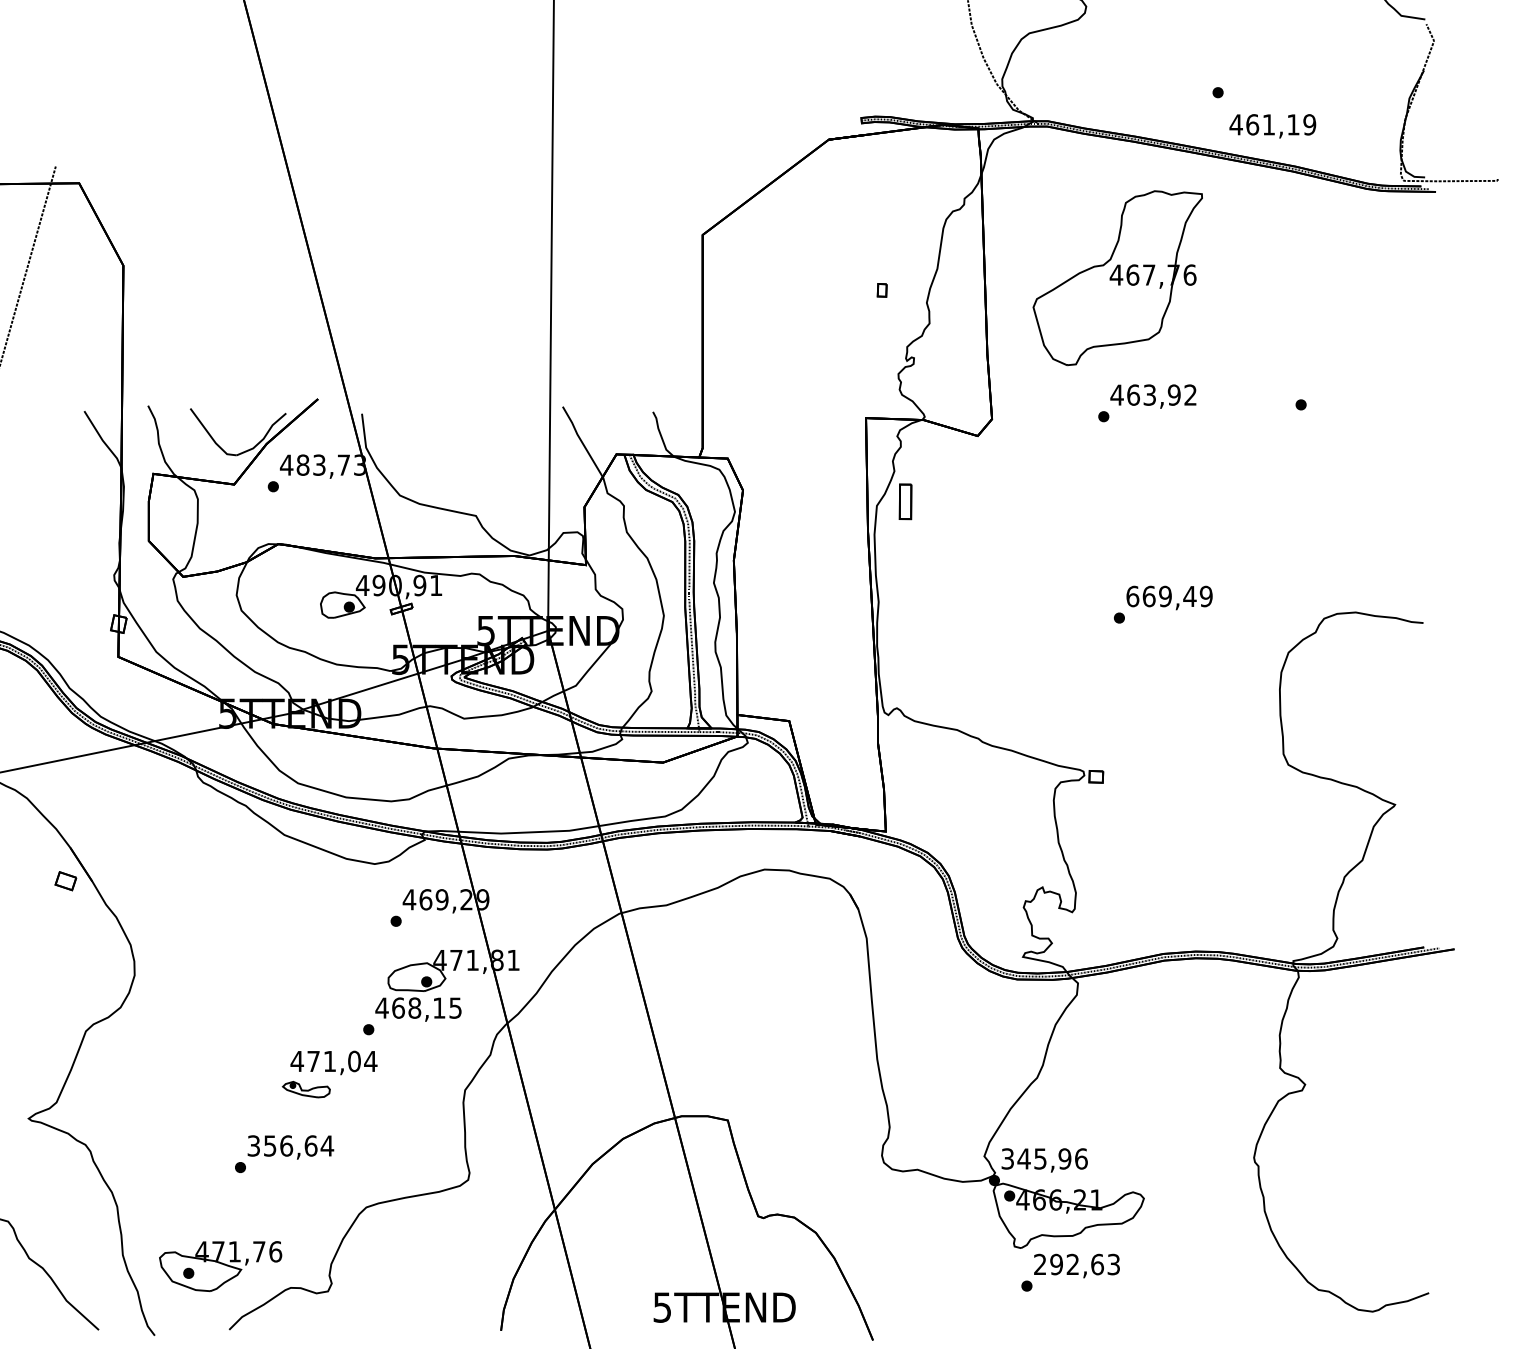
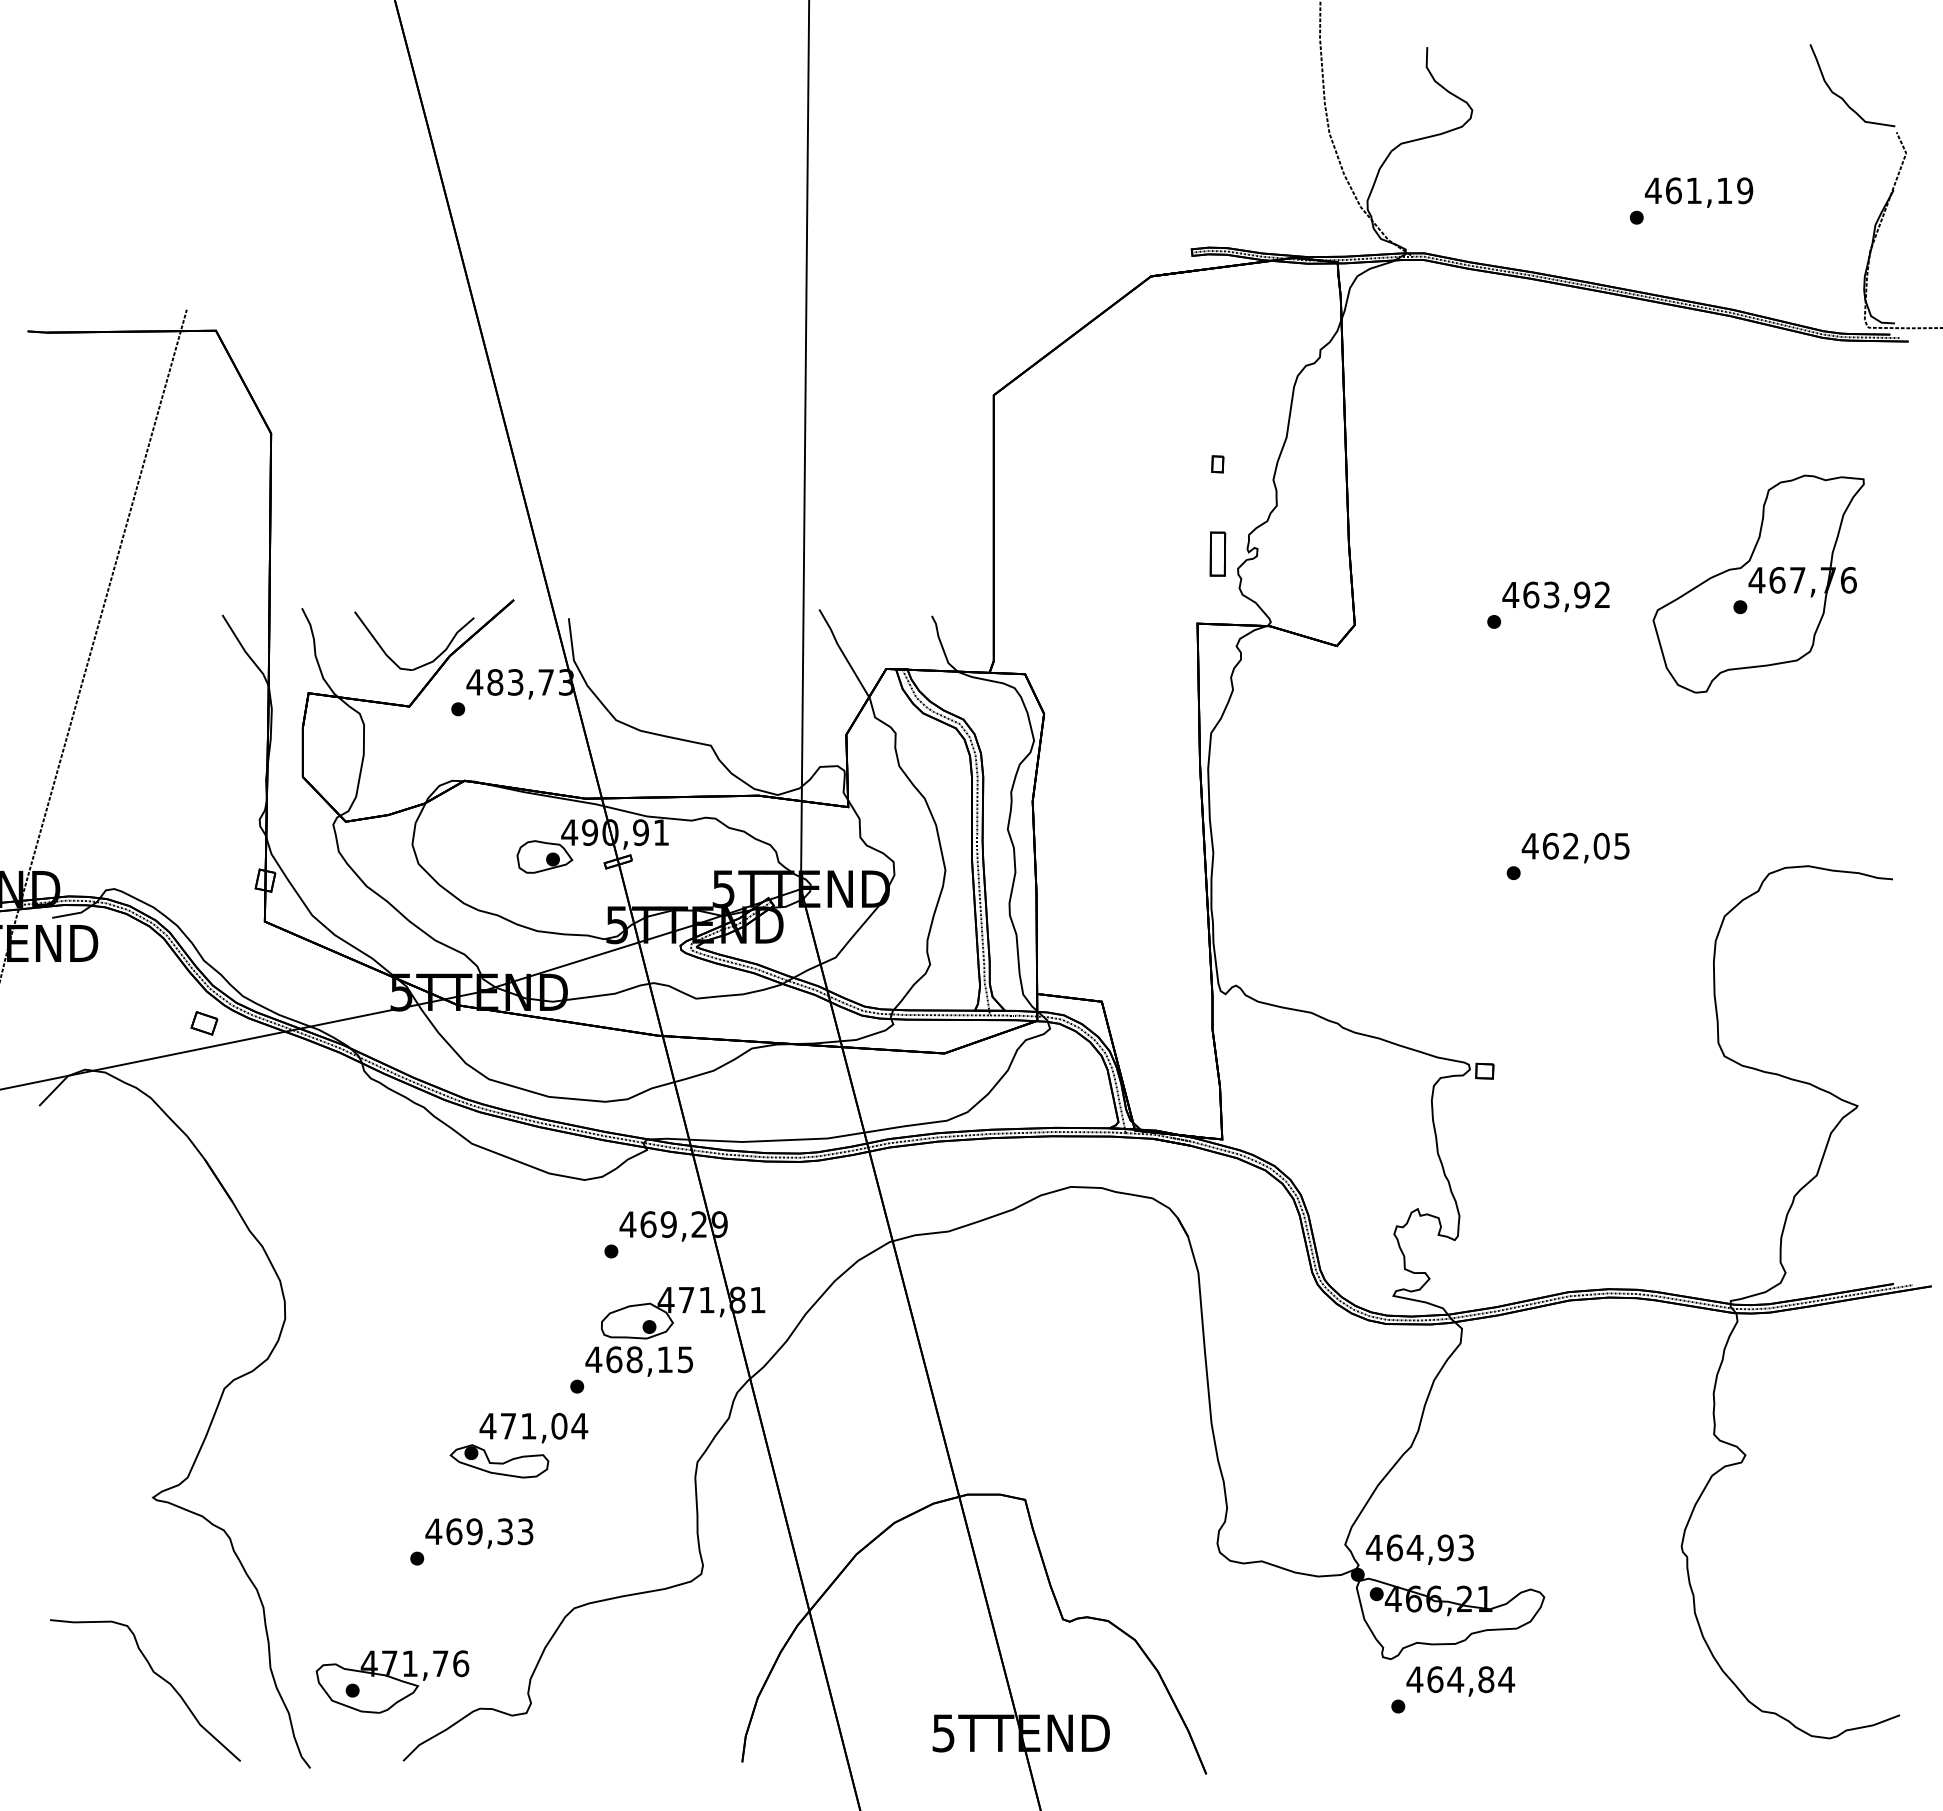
text: (1273, 126) -> (1699, 192), moved
part: (1117, 277) -> (1758, 583), moved
part: (905, 501) -> (1217, 553), moved
text: (1168, 595) -> (1575, 845), 669,49 -> 462,05
part: (65, 881) -> (204, 1023), moved
part: (306, 1089) -> (499, 1461), size x1.67
text: (290, 1145) -> (479, 1531), 356,64 -> 469,33
text: (1043, 1158) -> (1419, 1547), 345,96 -> 464,93
text: (1076, 1264) -> (1460, 1679), 292,63 -> 464,84

